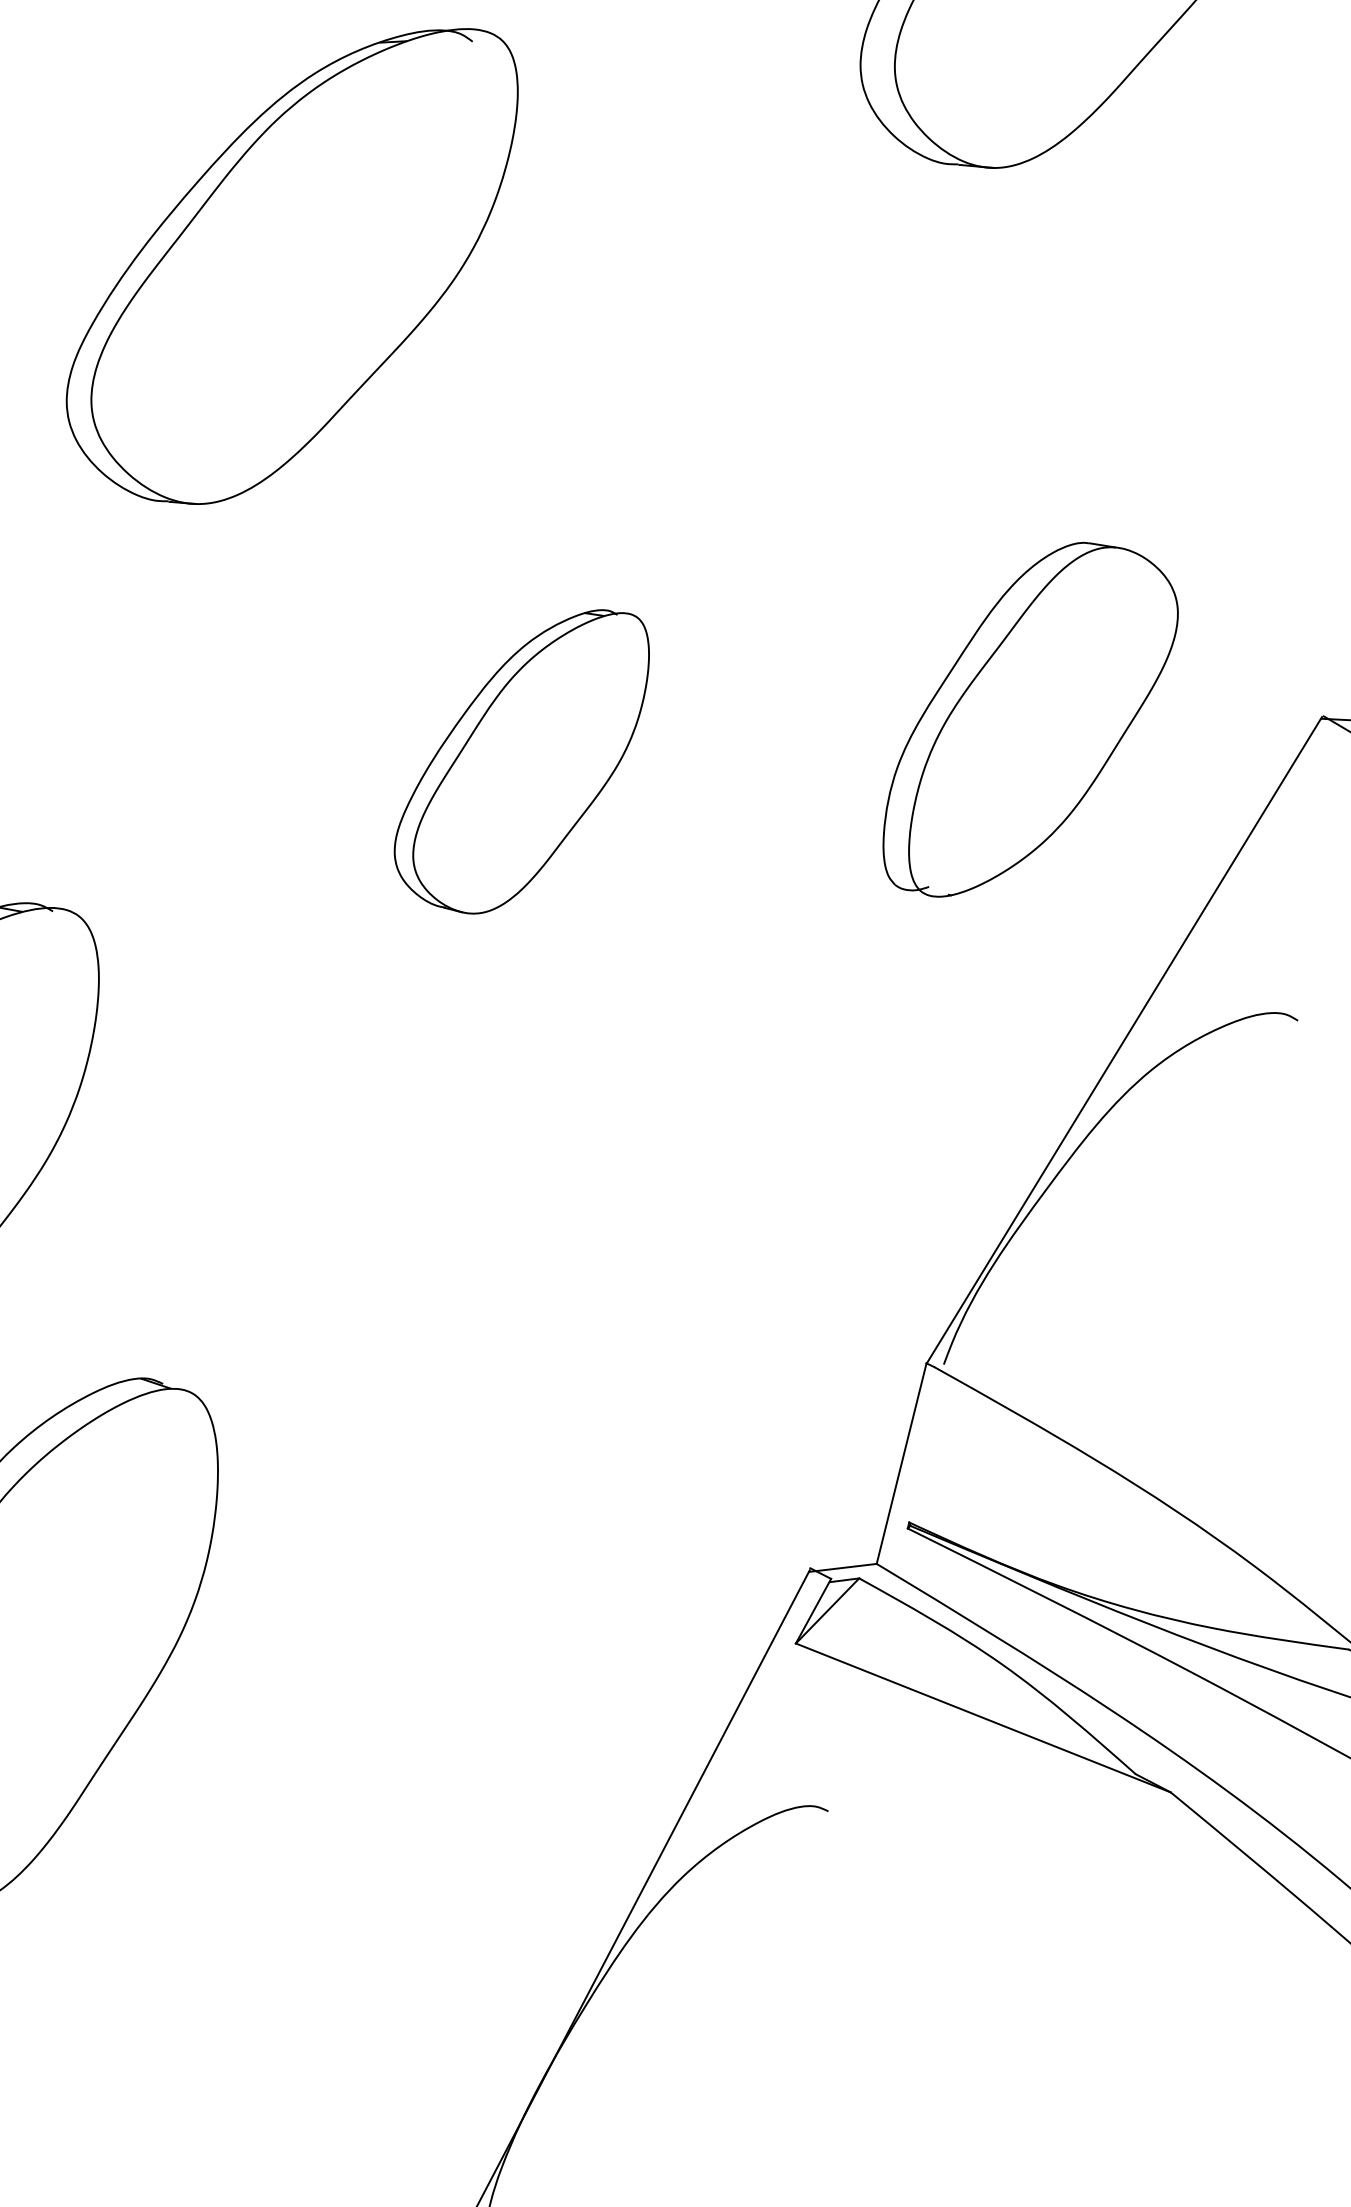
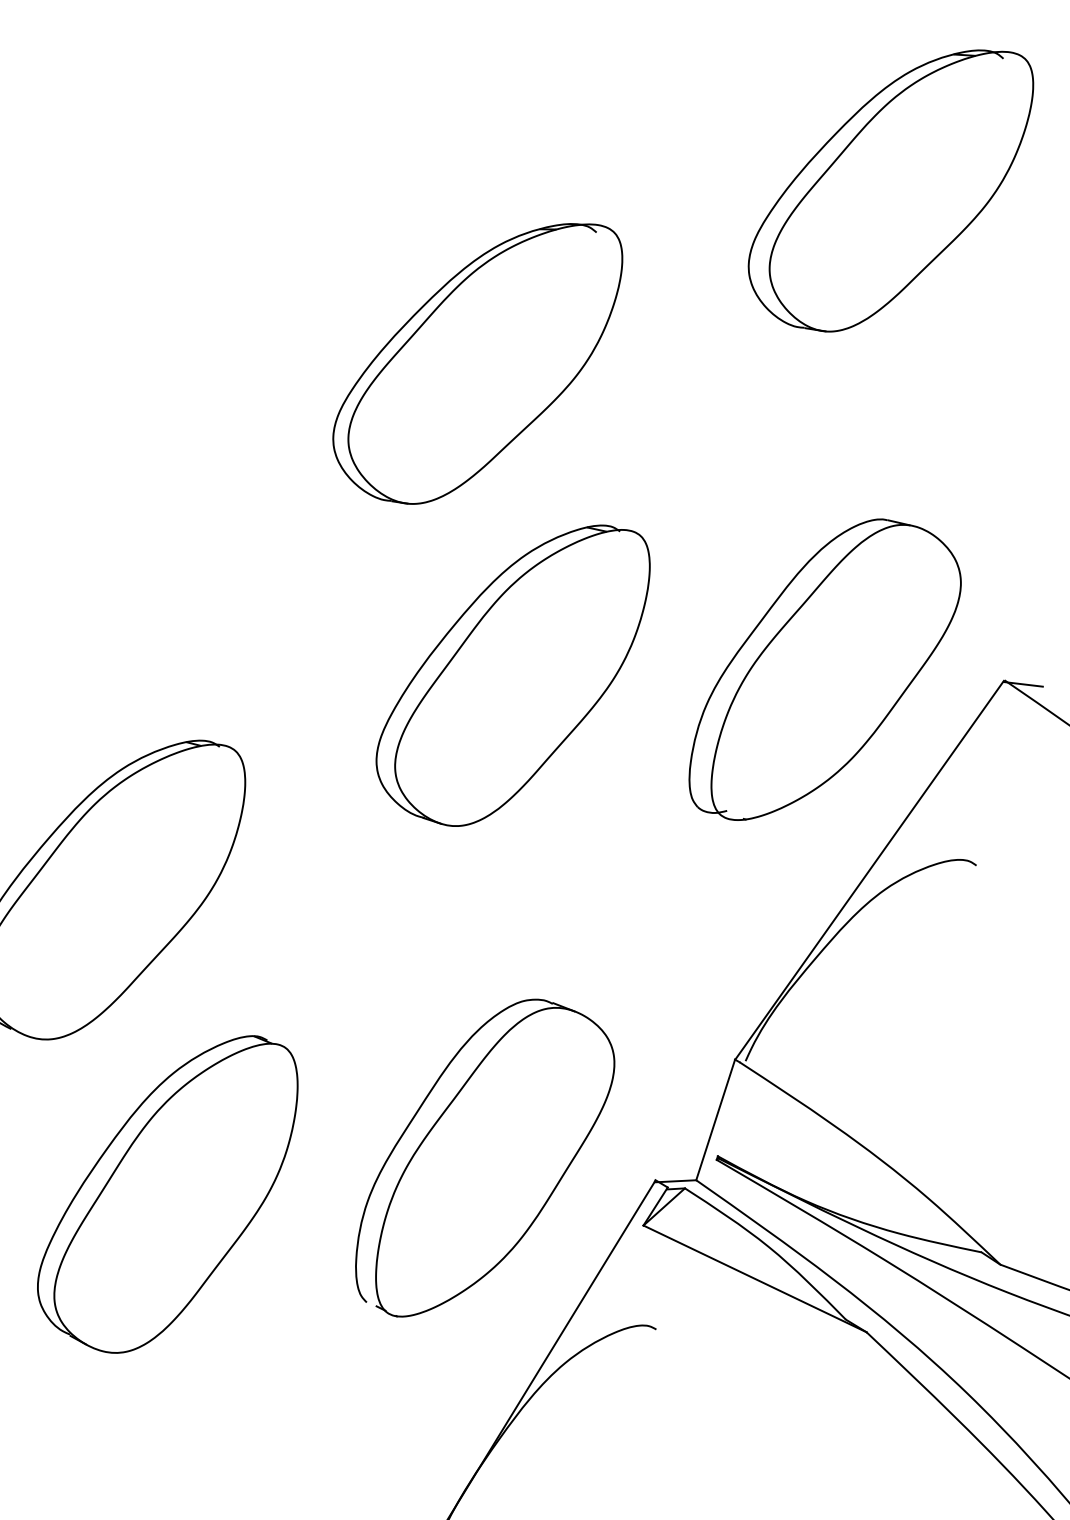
part: (293, 268) -> (477, 363), moved
part: (1028, 718) -> (824, 669), size x1.43
part: (521, 762) -> (512, 675), size x1.67
part: (531, 1550) -> (485, 1157), added

